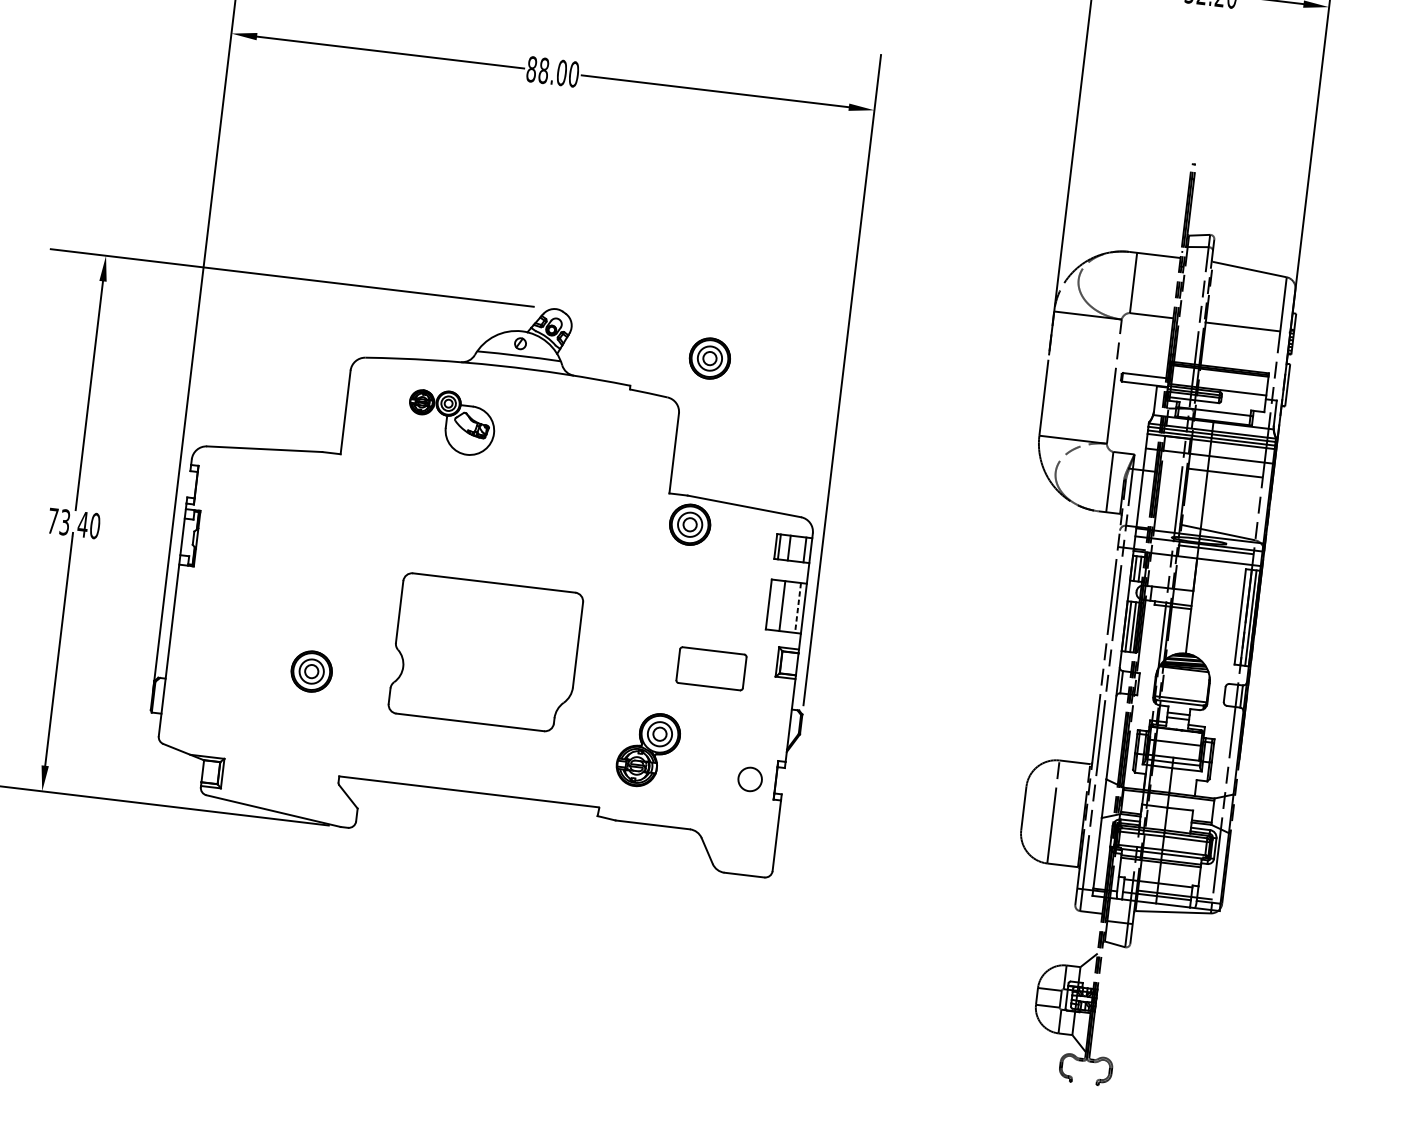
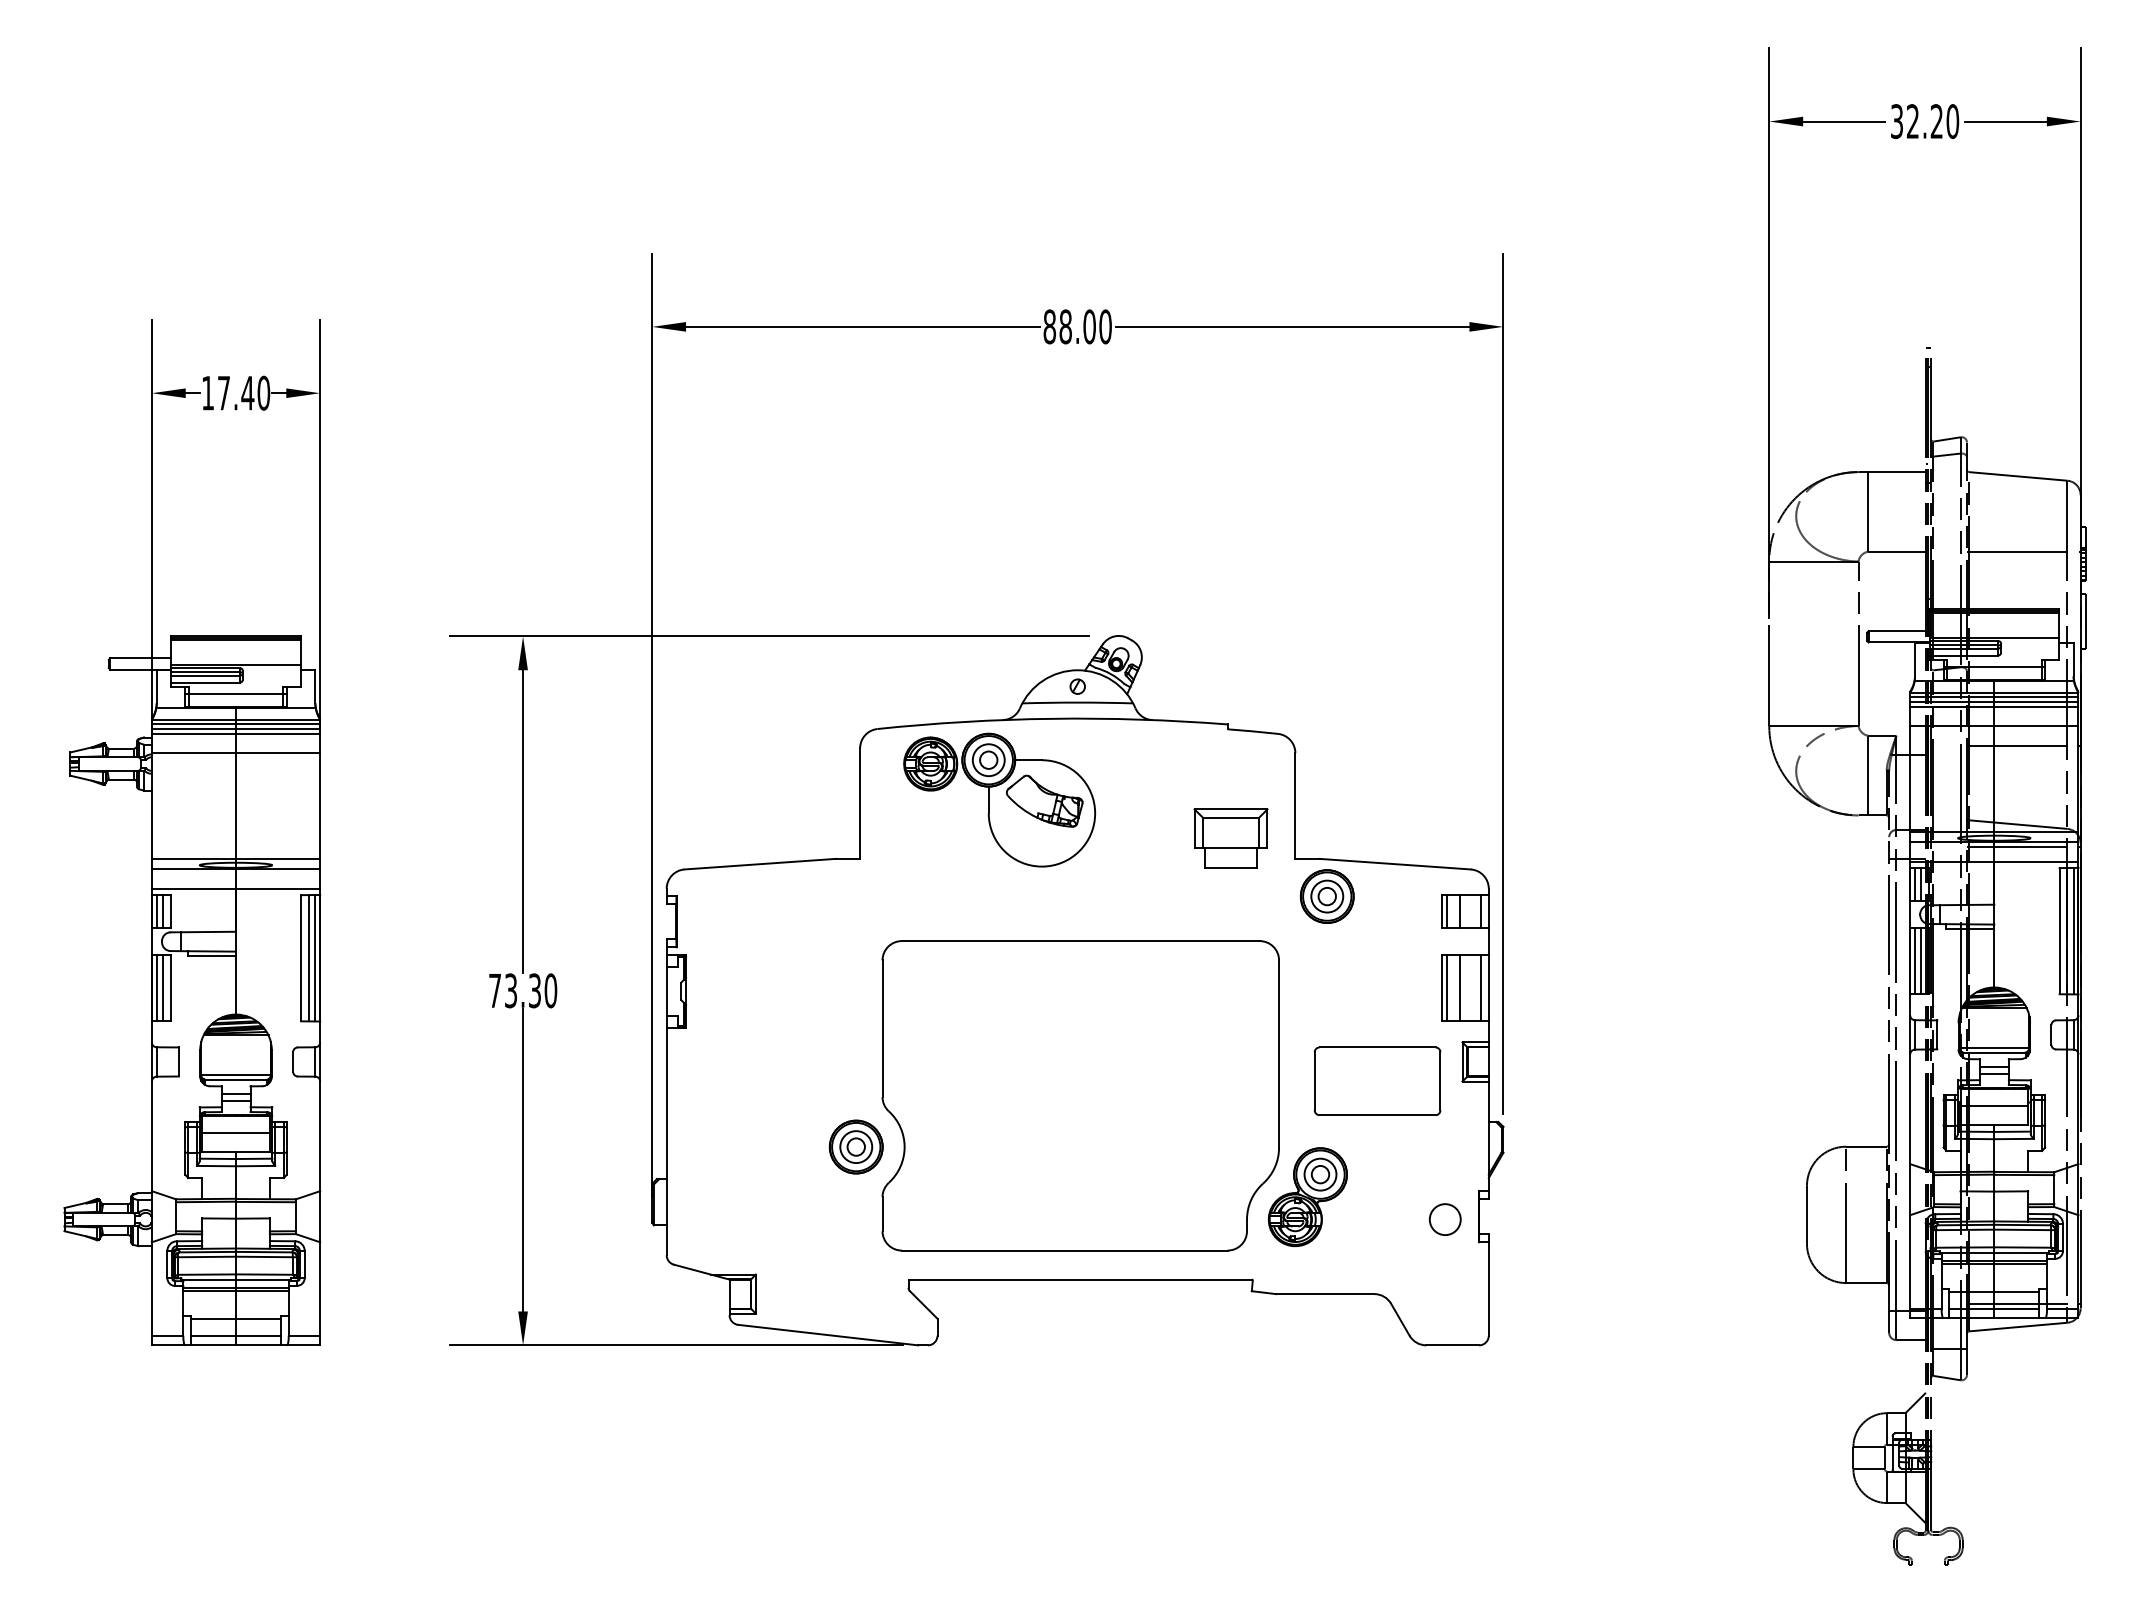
part: (709, 358) -> (1326, 676), removed
part: (451, 421) -> (999, 799), size x1.67
part: (622, 472) -> (1230, 838), added
text: (82, 524) -> (534, 990), 73.40 -> 73.30
line: (772, 605) -> (1447, 988), added
line: (798, 608) -> (1481, 988), dashed -> solid
part: (485, 652) -> (1080, 1095), size x1.67
part: (711, 668) -> (1377, 1080), size x1.43

